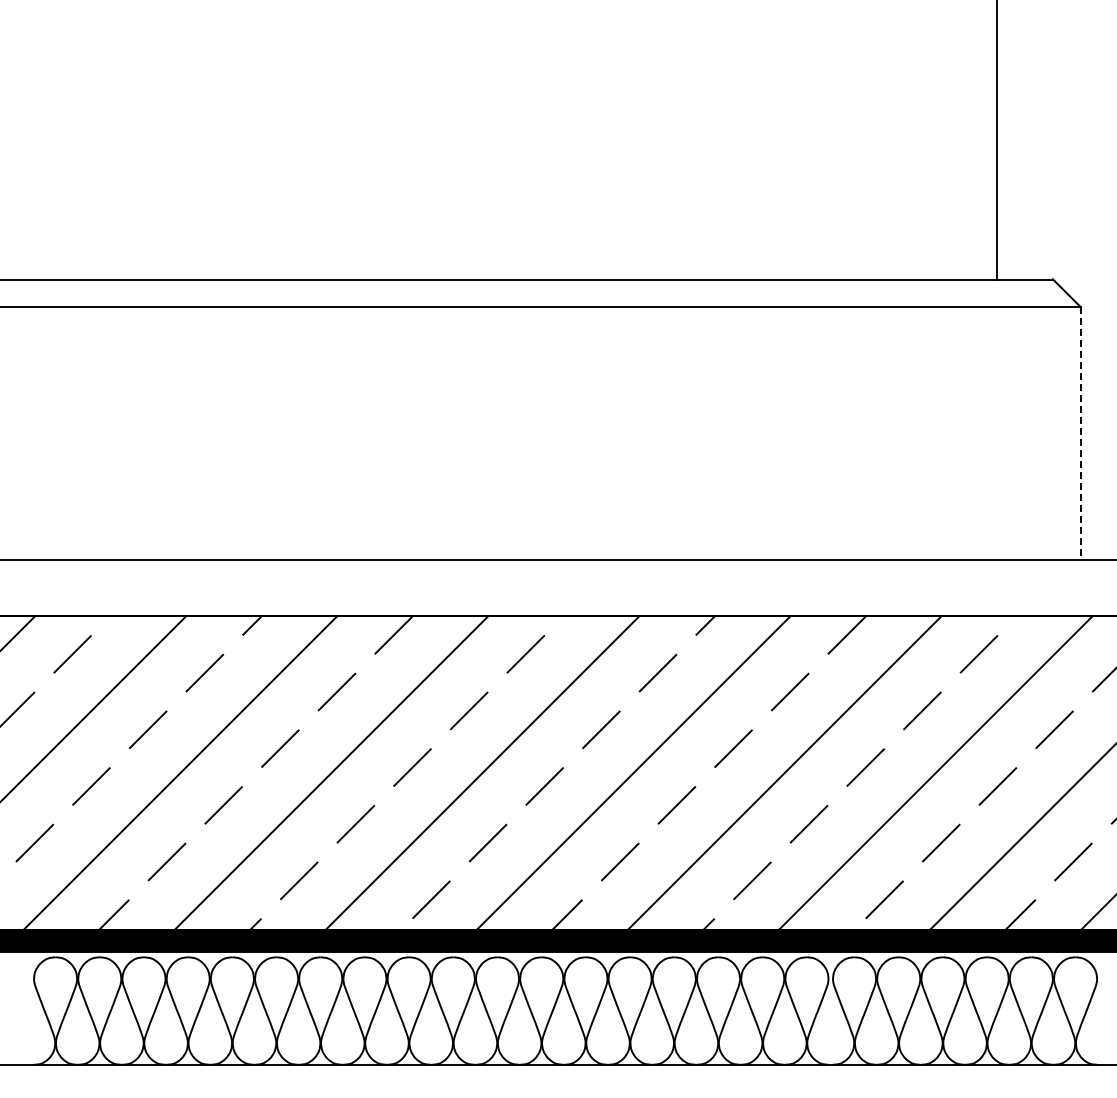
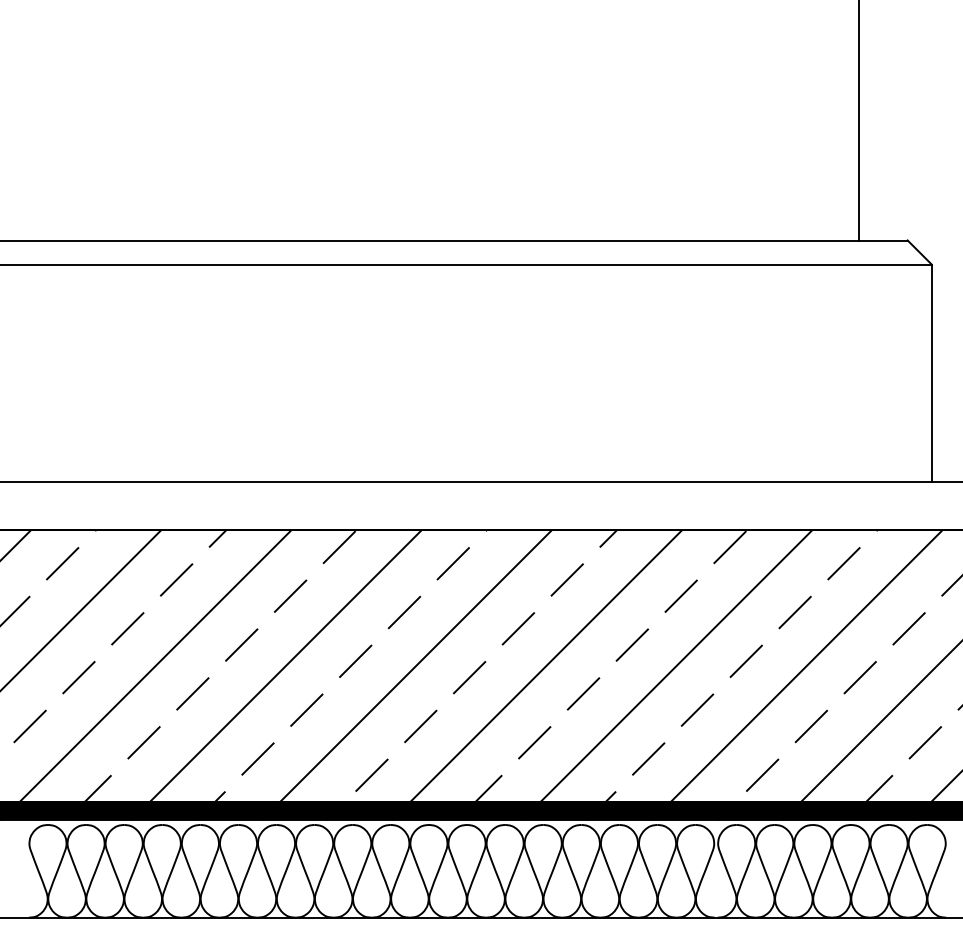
line: (1080, 433) -> (931, 373), dashed -> solid

